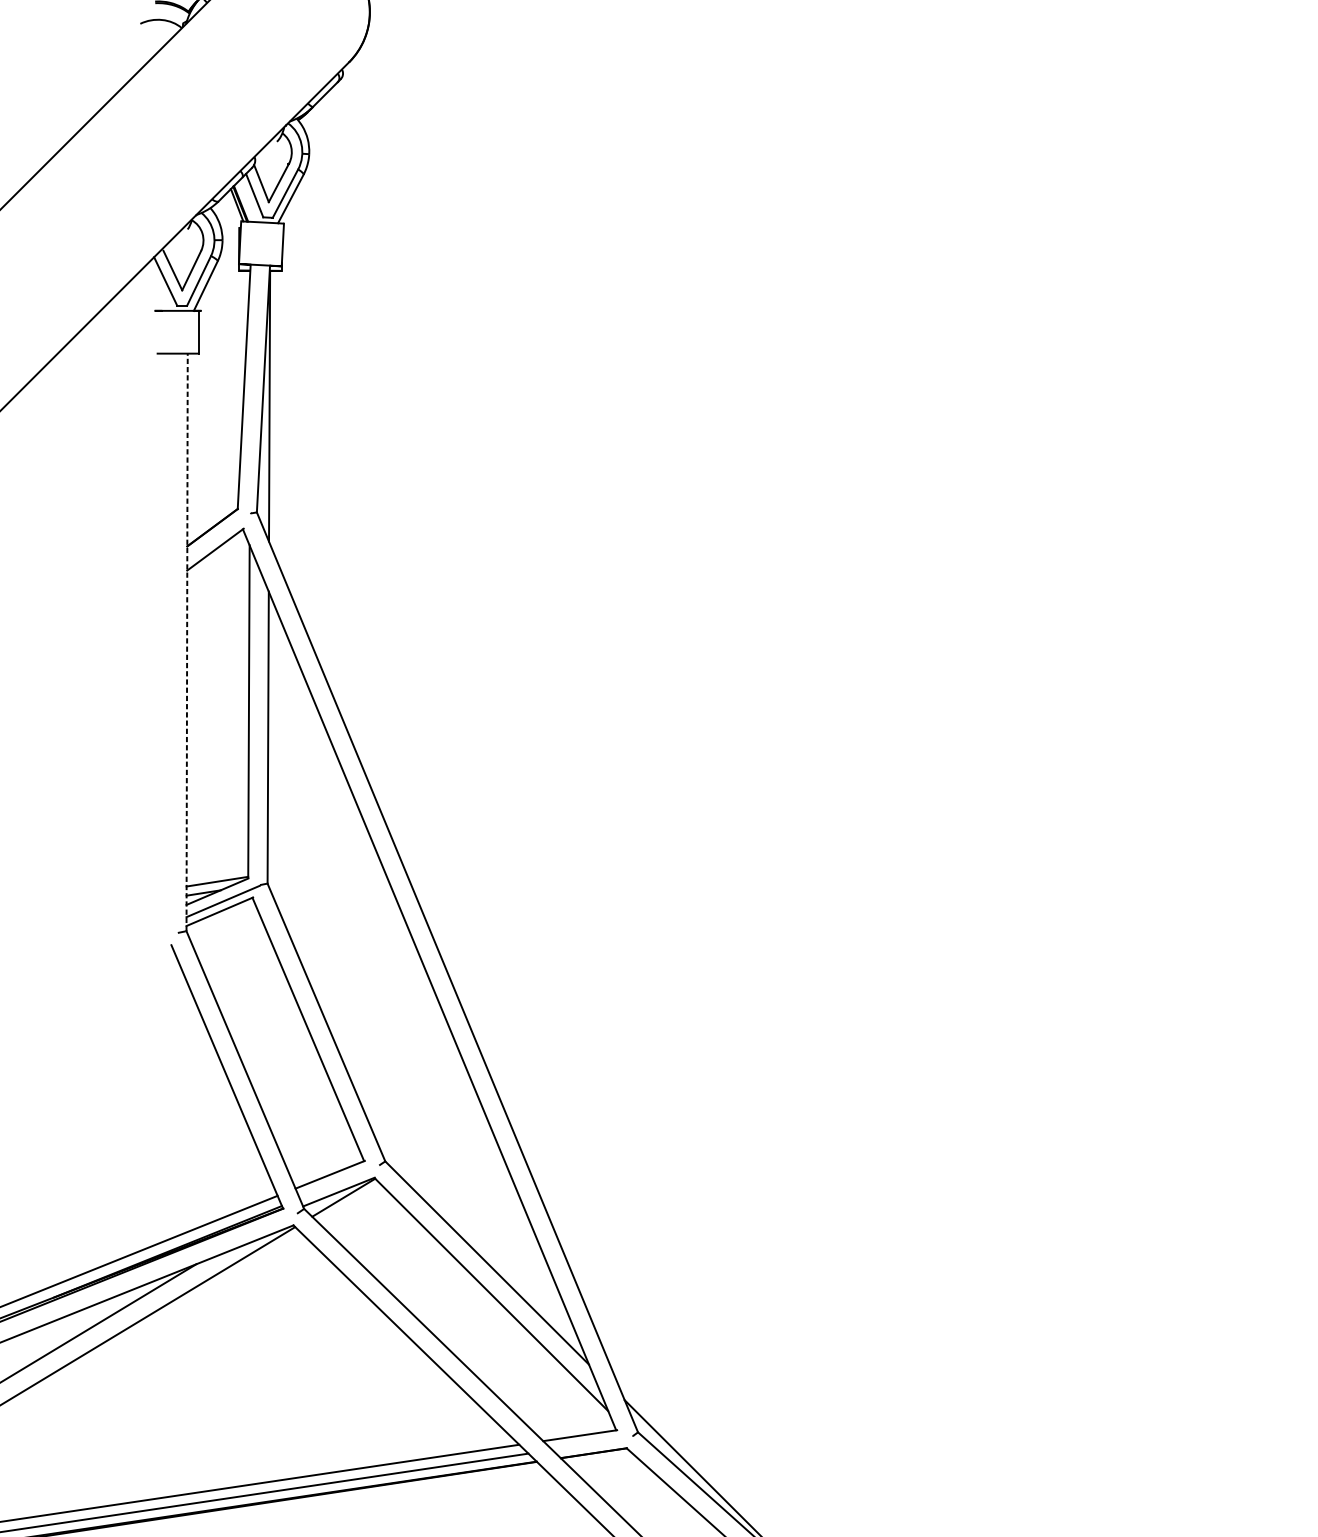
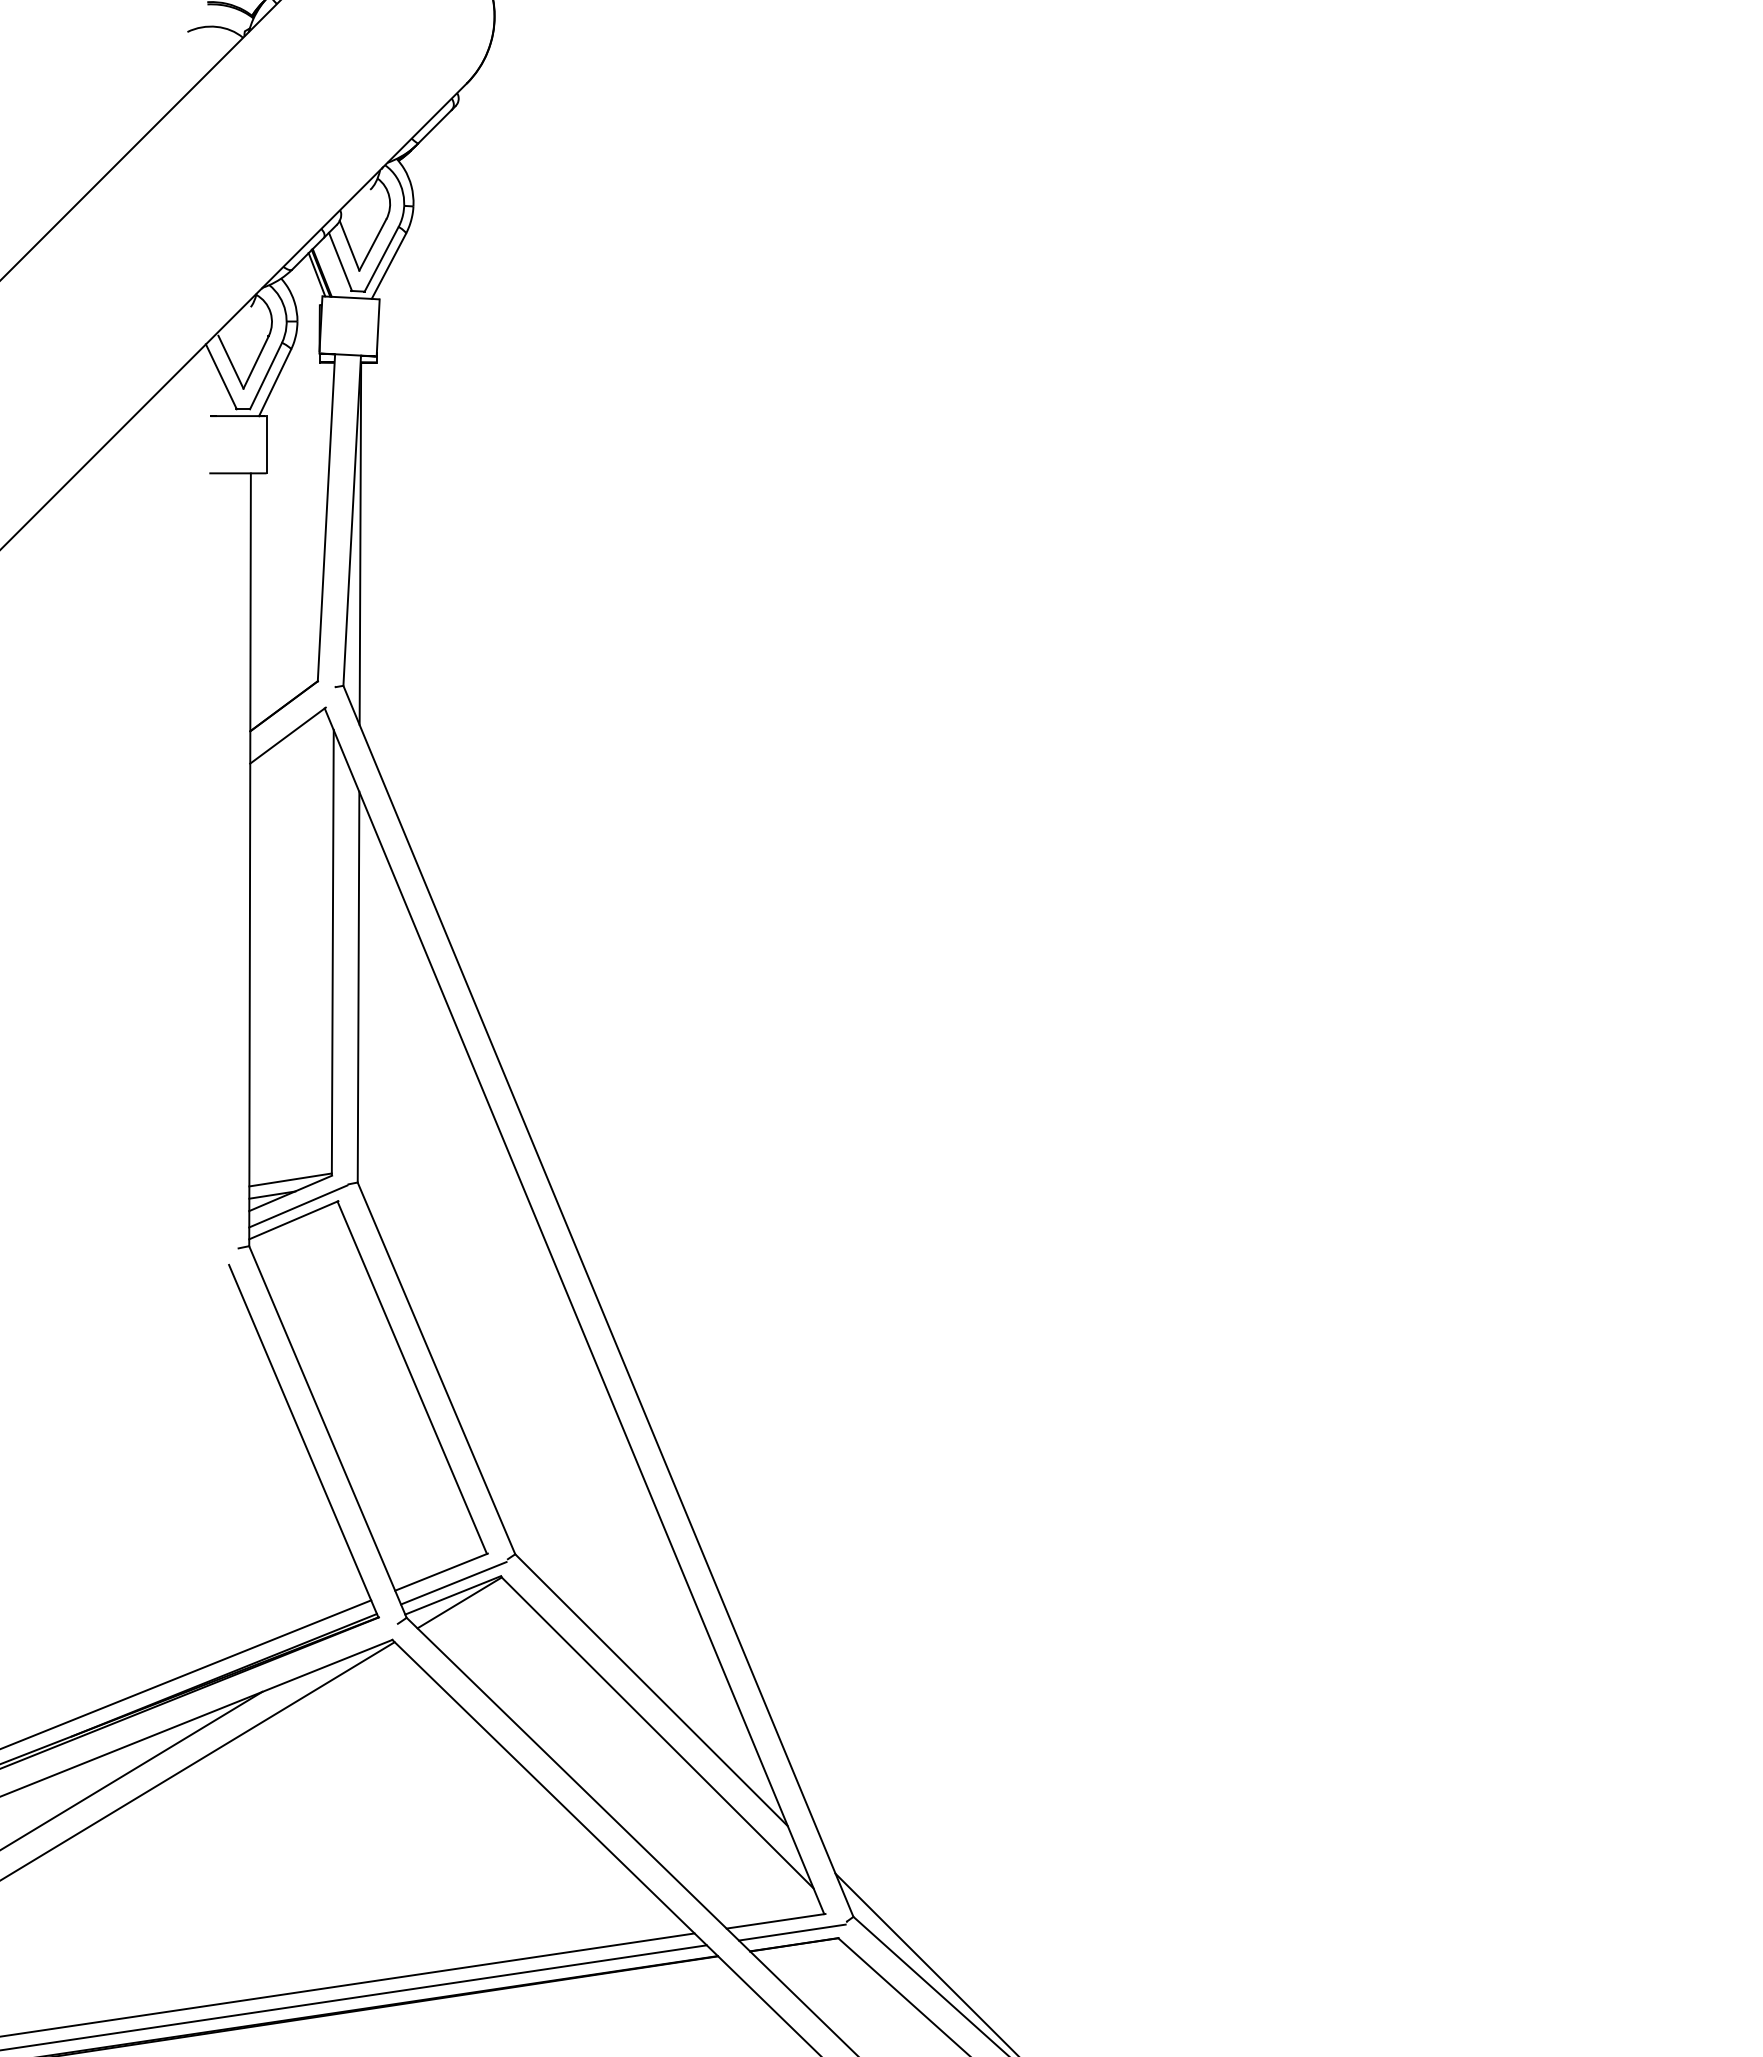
line: (187, 642) -> (250, 859), dashed -> solid
line: (339, 1183) -> (453, 1583), added
line: (591, 1444) -> (791, 1932), added

